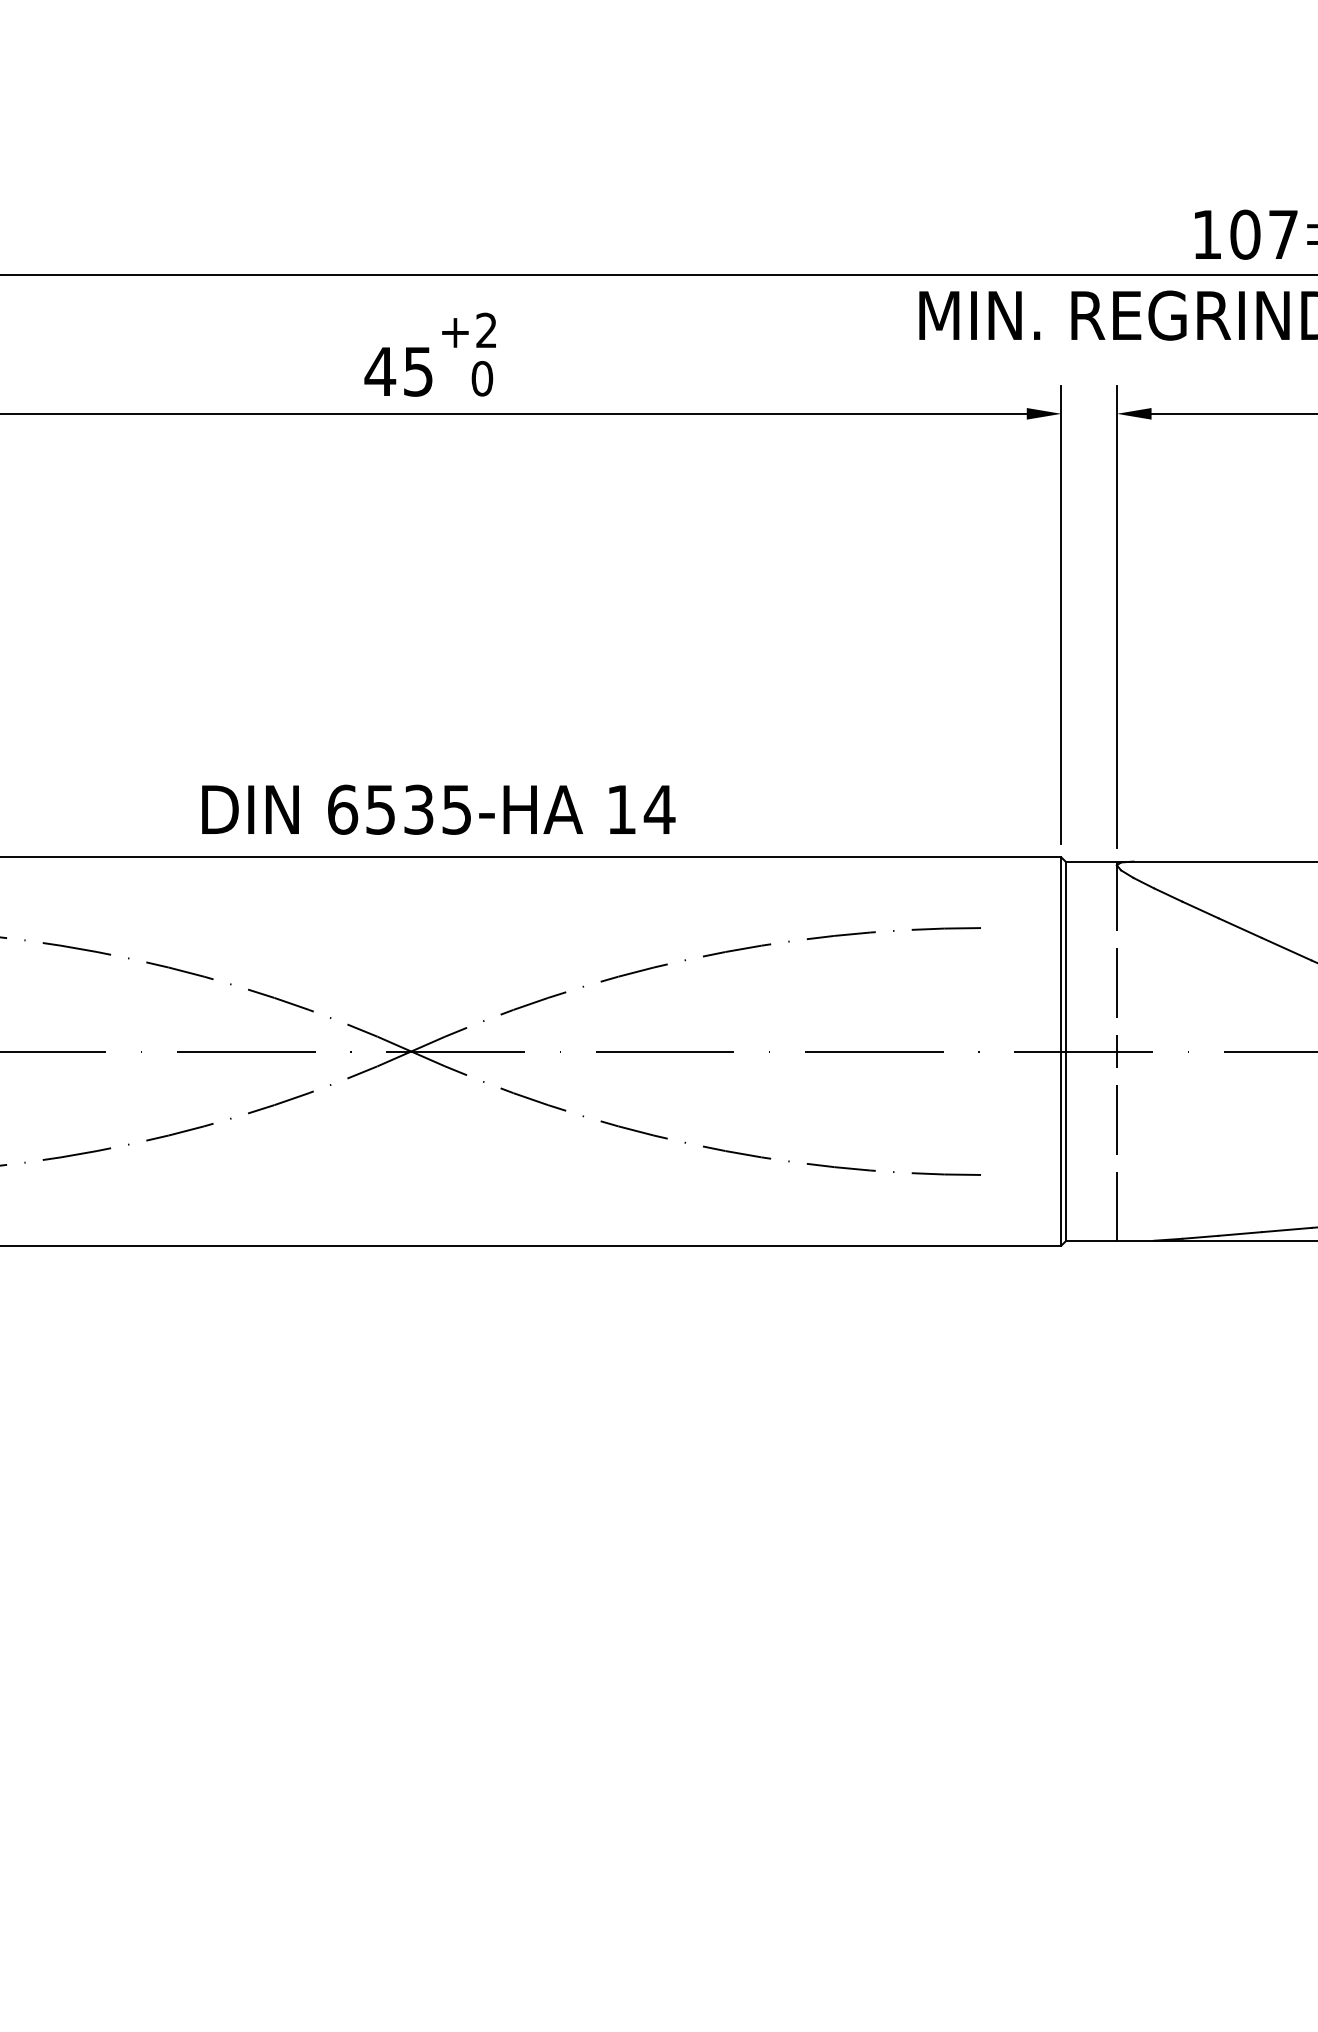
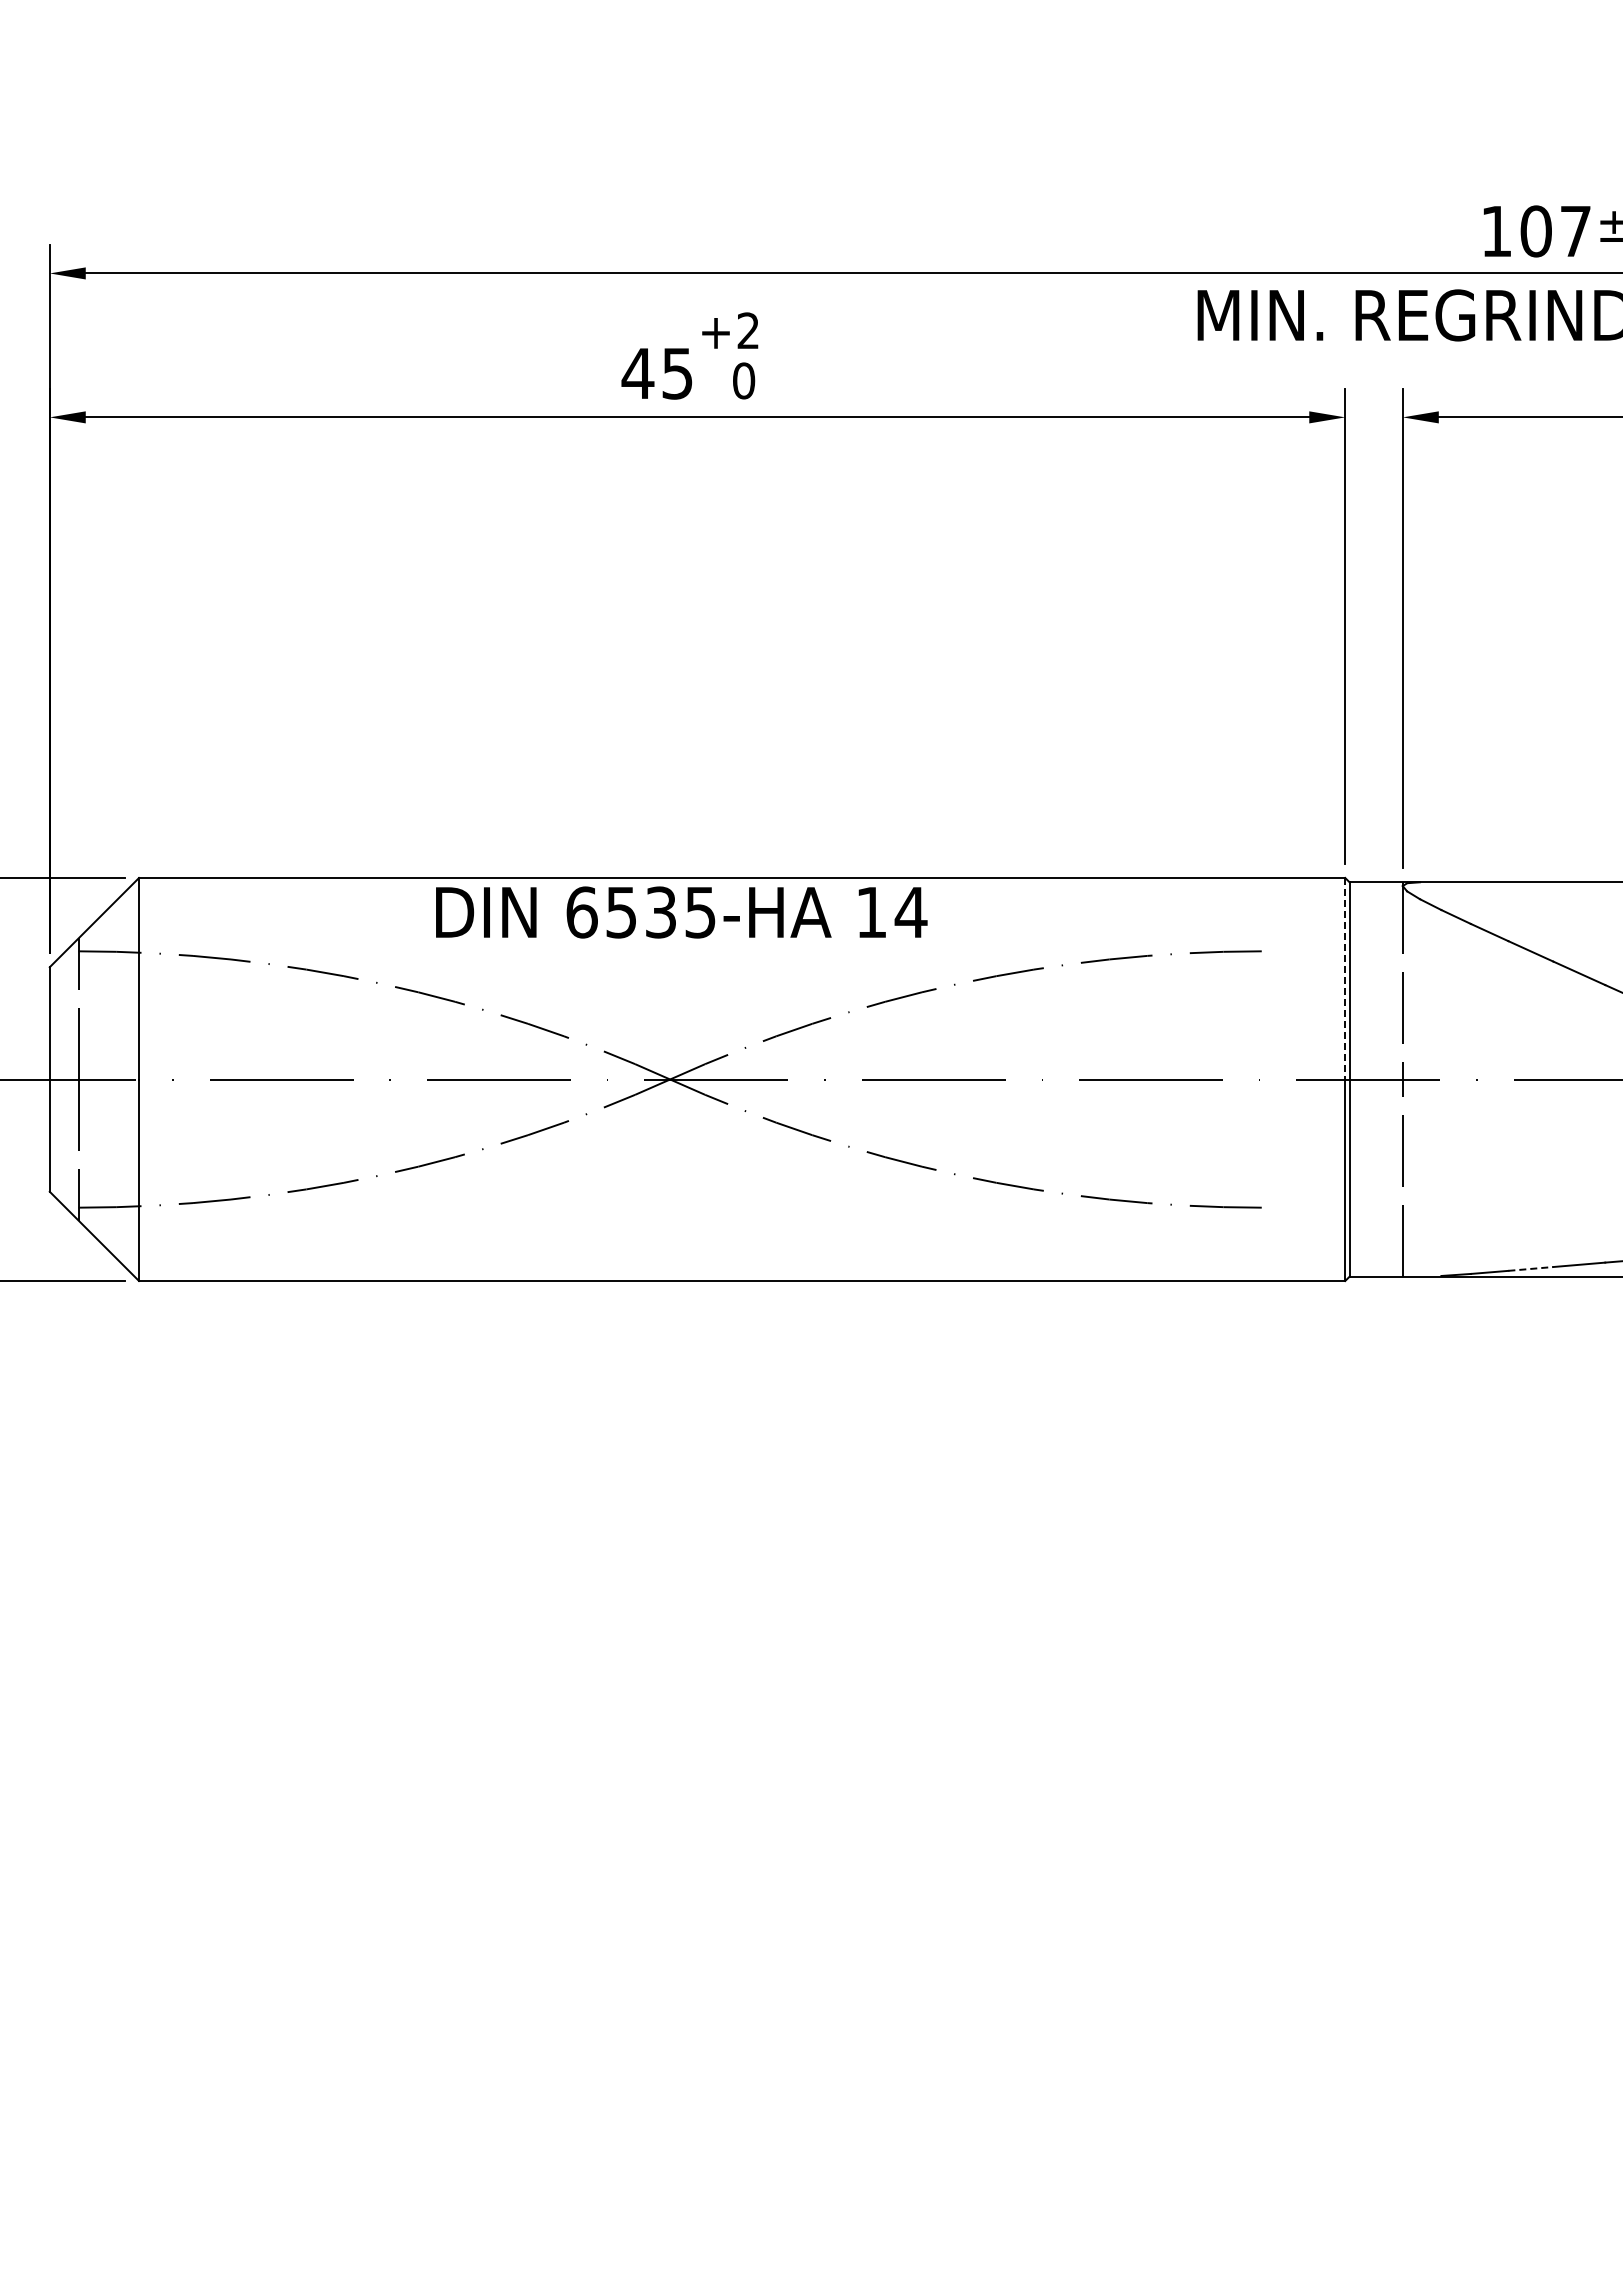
text: (438, 809) -> (681, 912), moved
line: (1061, 954) -> (1345, 978), solid -> dashed
line: (1239, 1233) -> (1530, 1268), solid -> dashed

